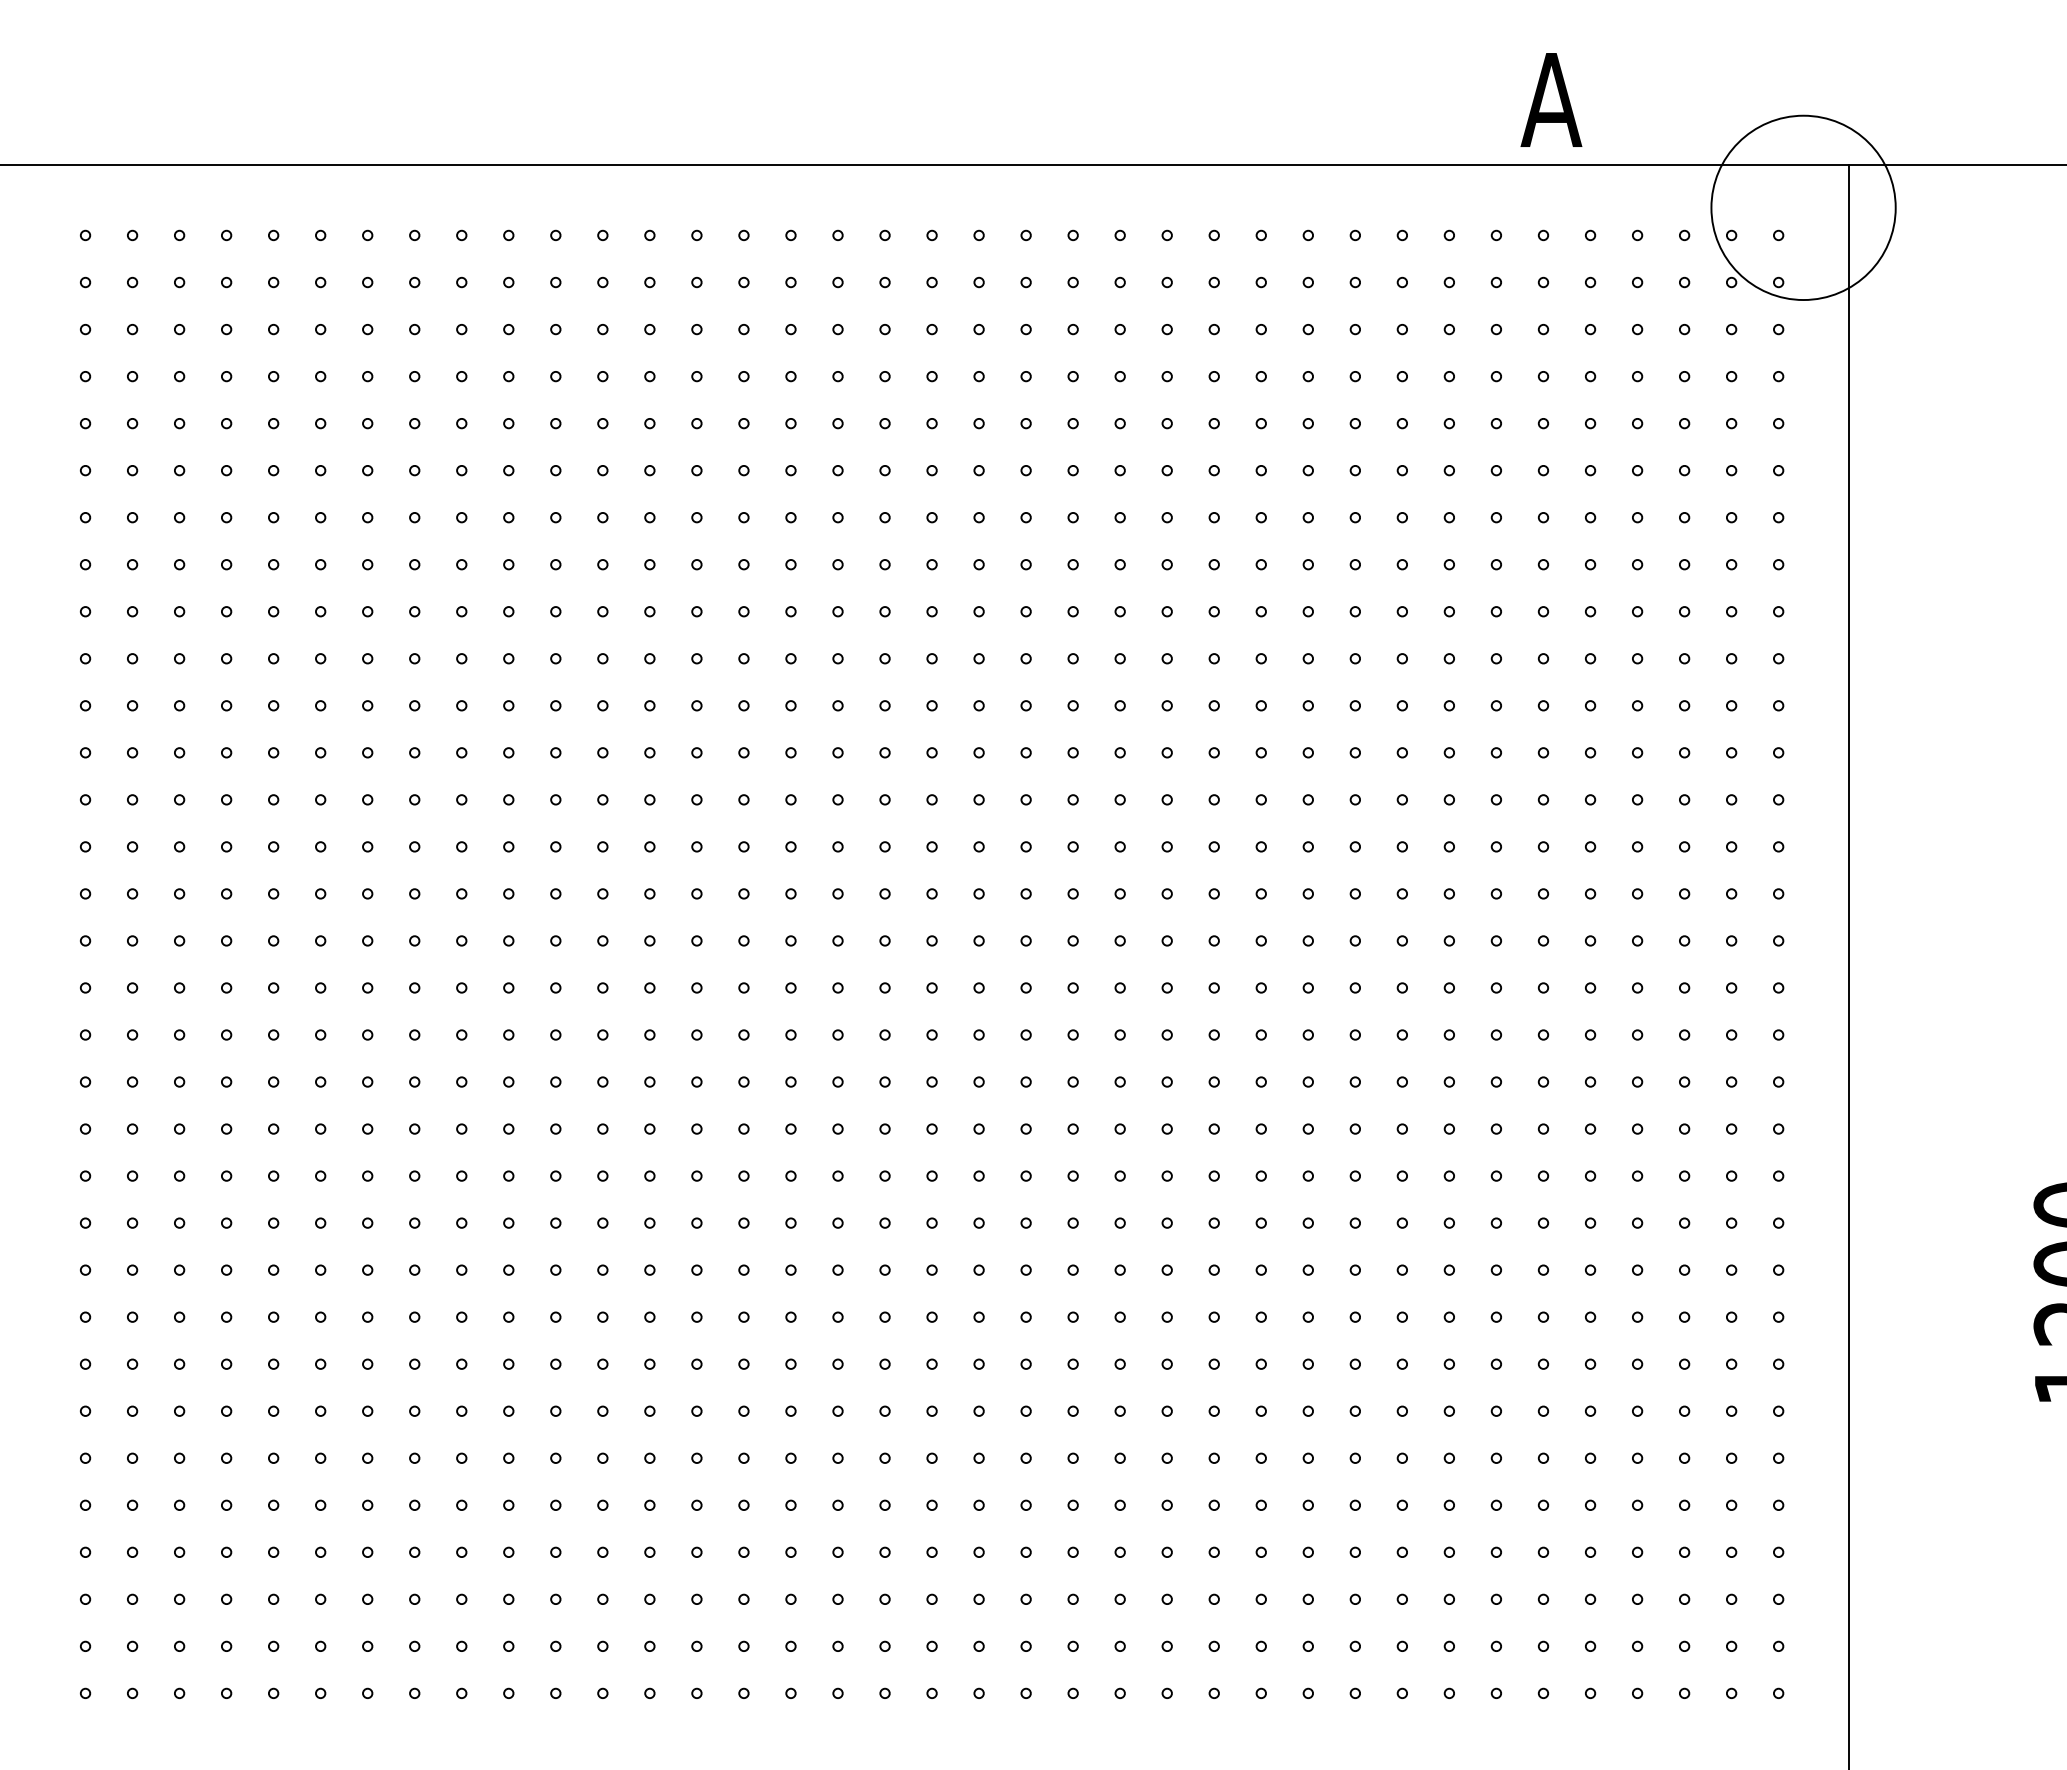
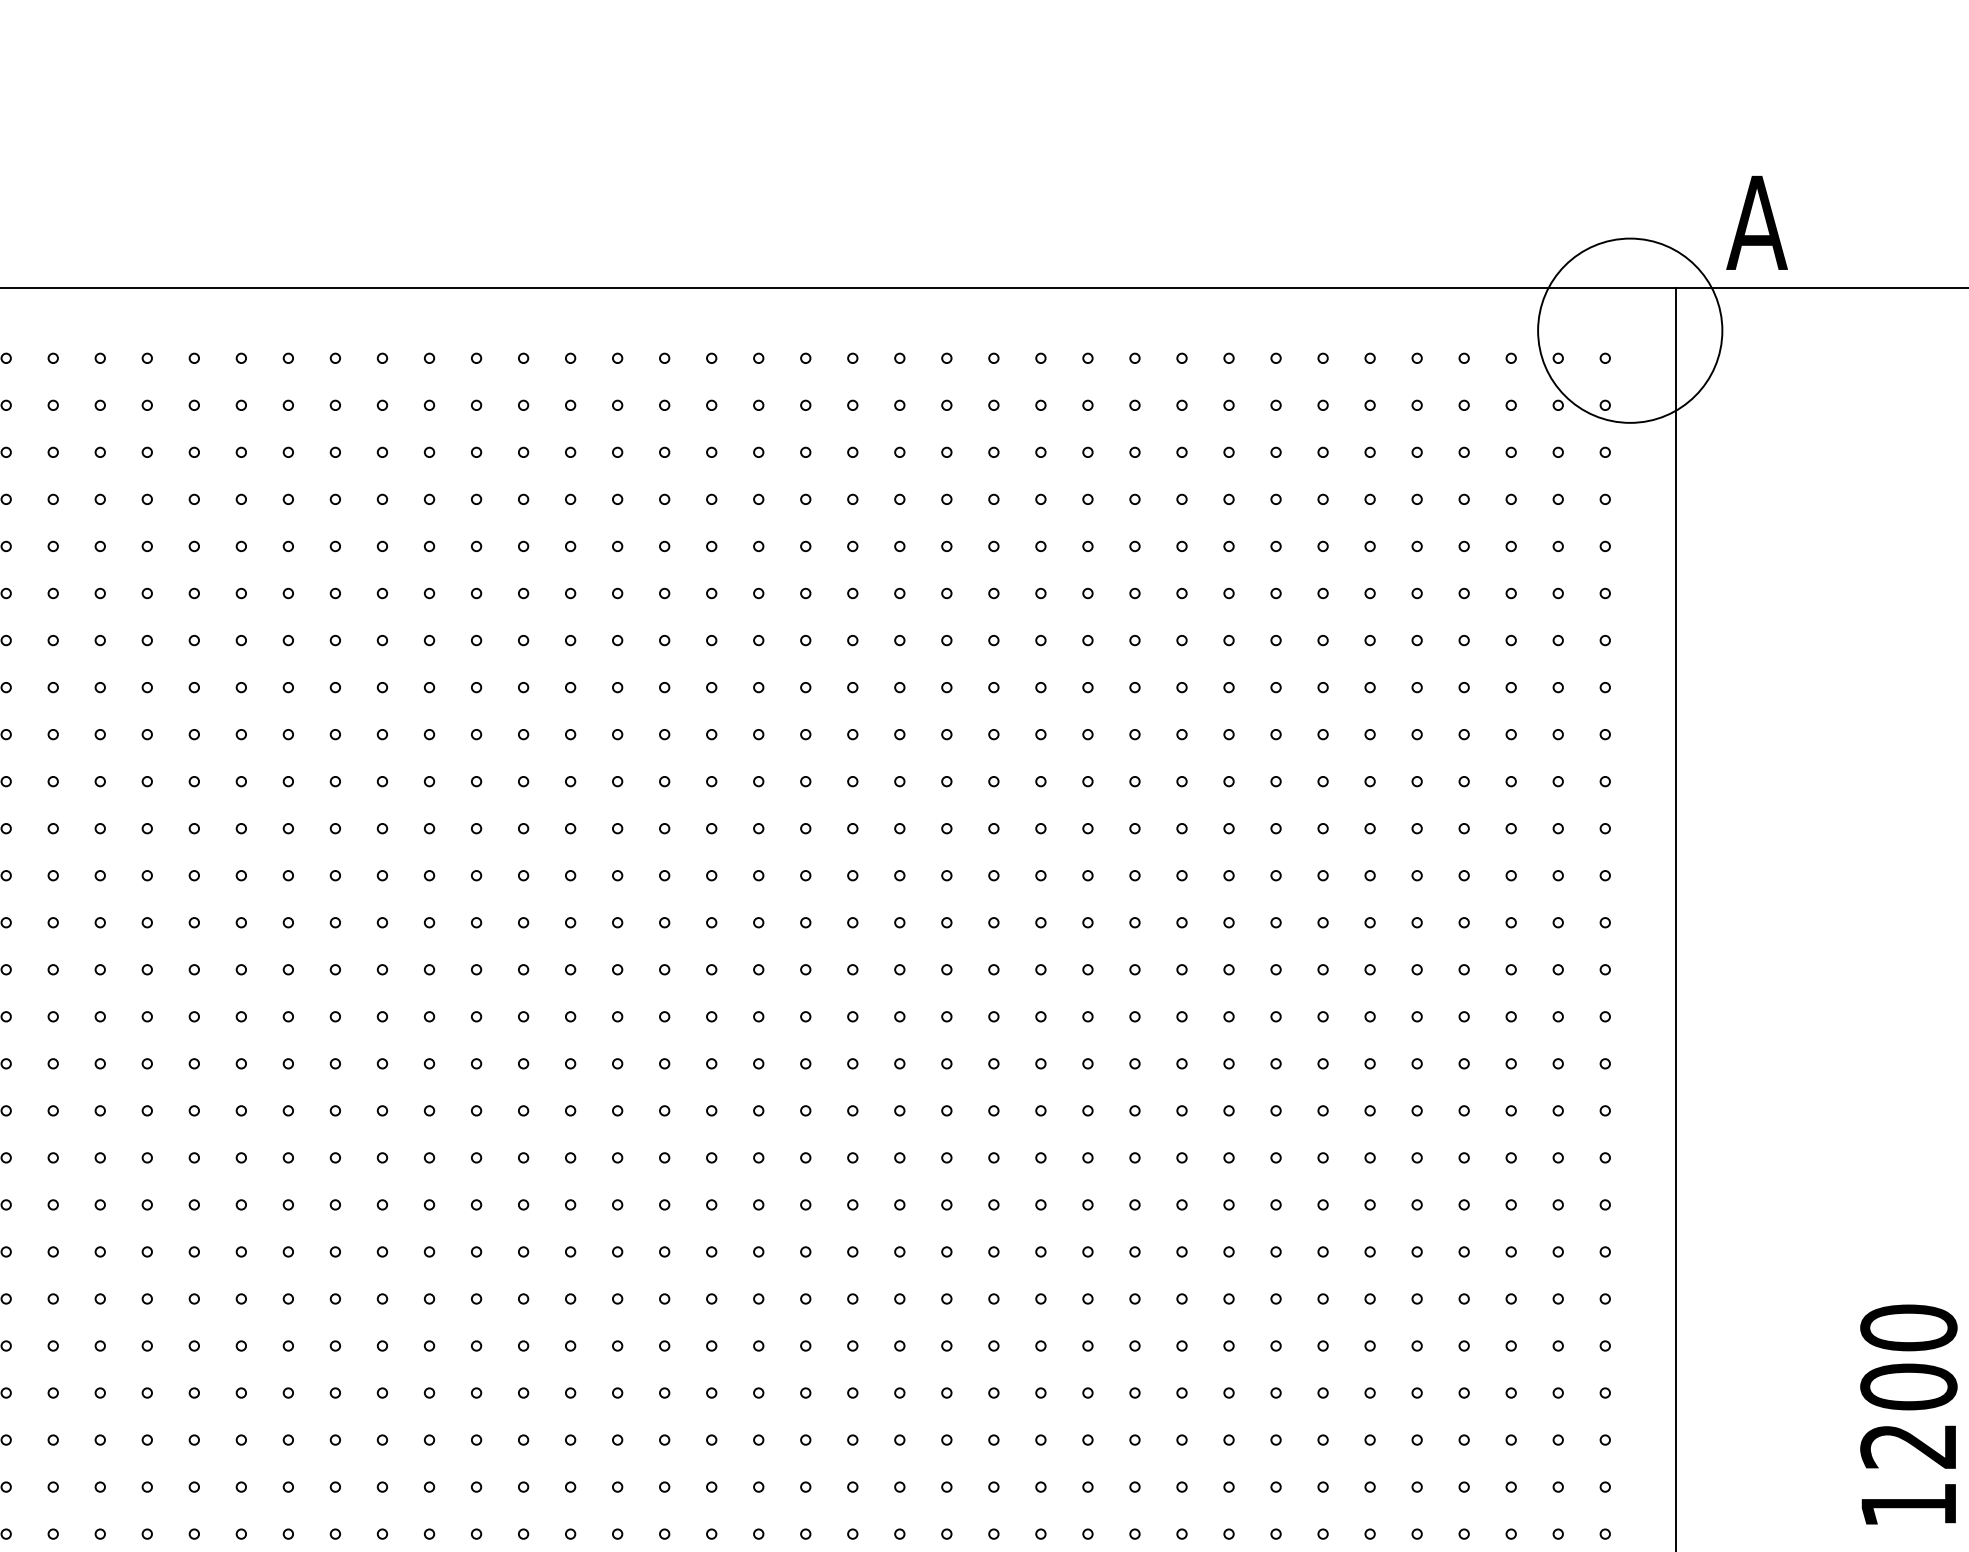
text: (1551, 99) -> (1757, 222), moved

